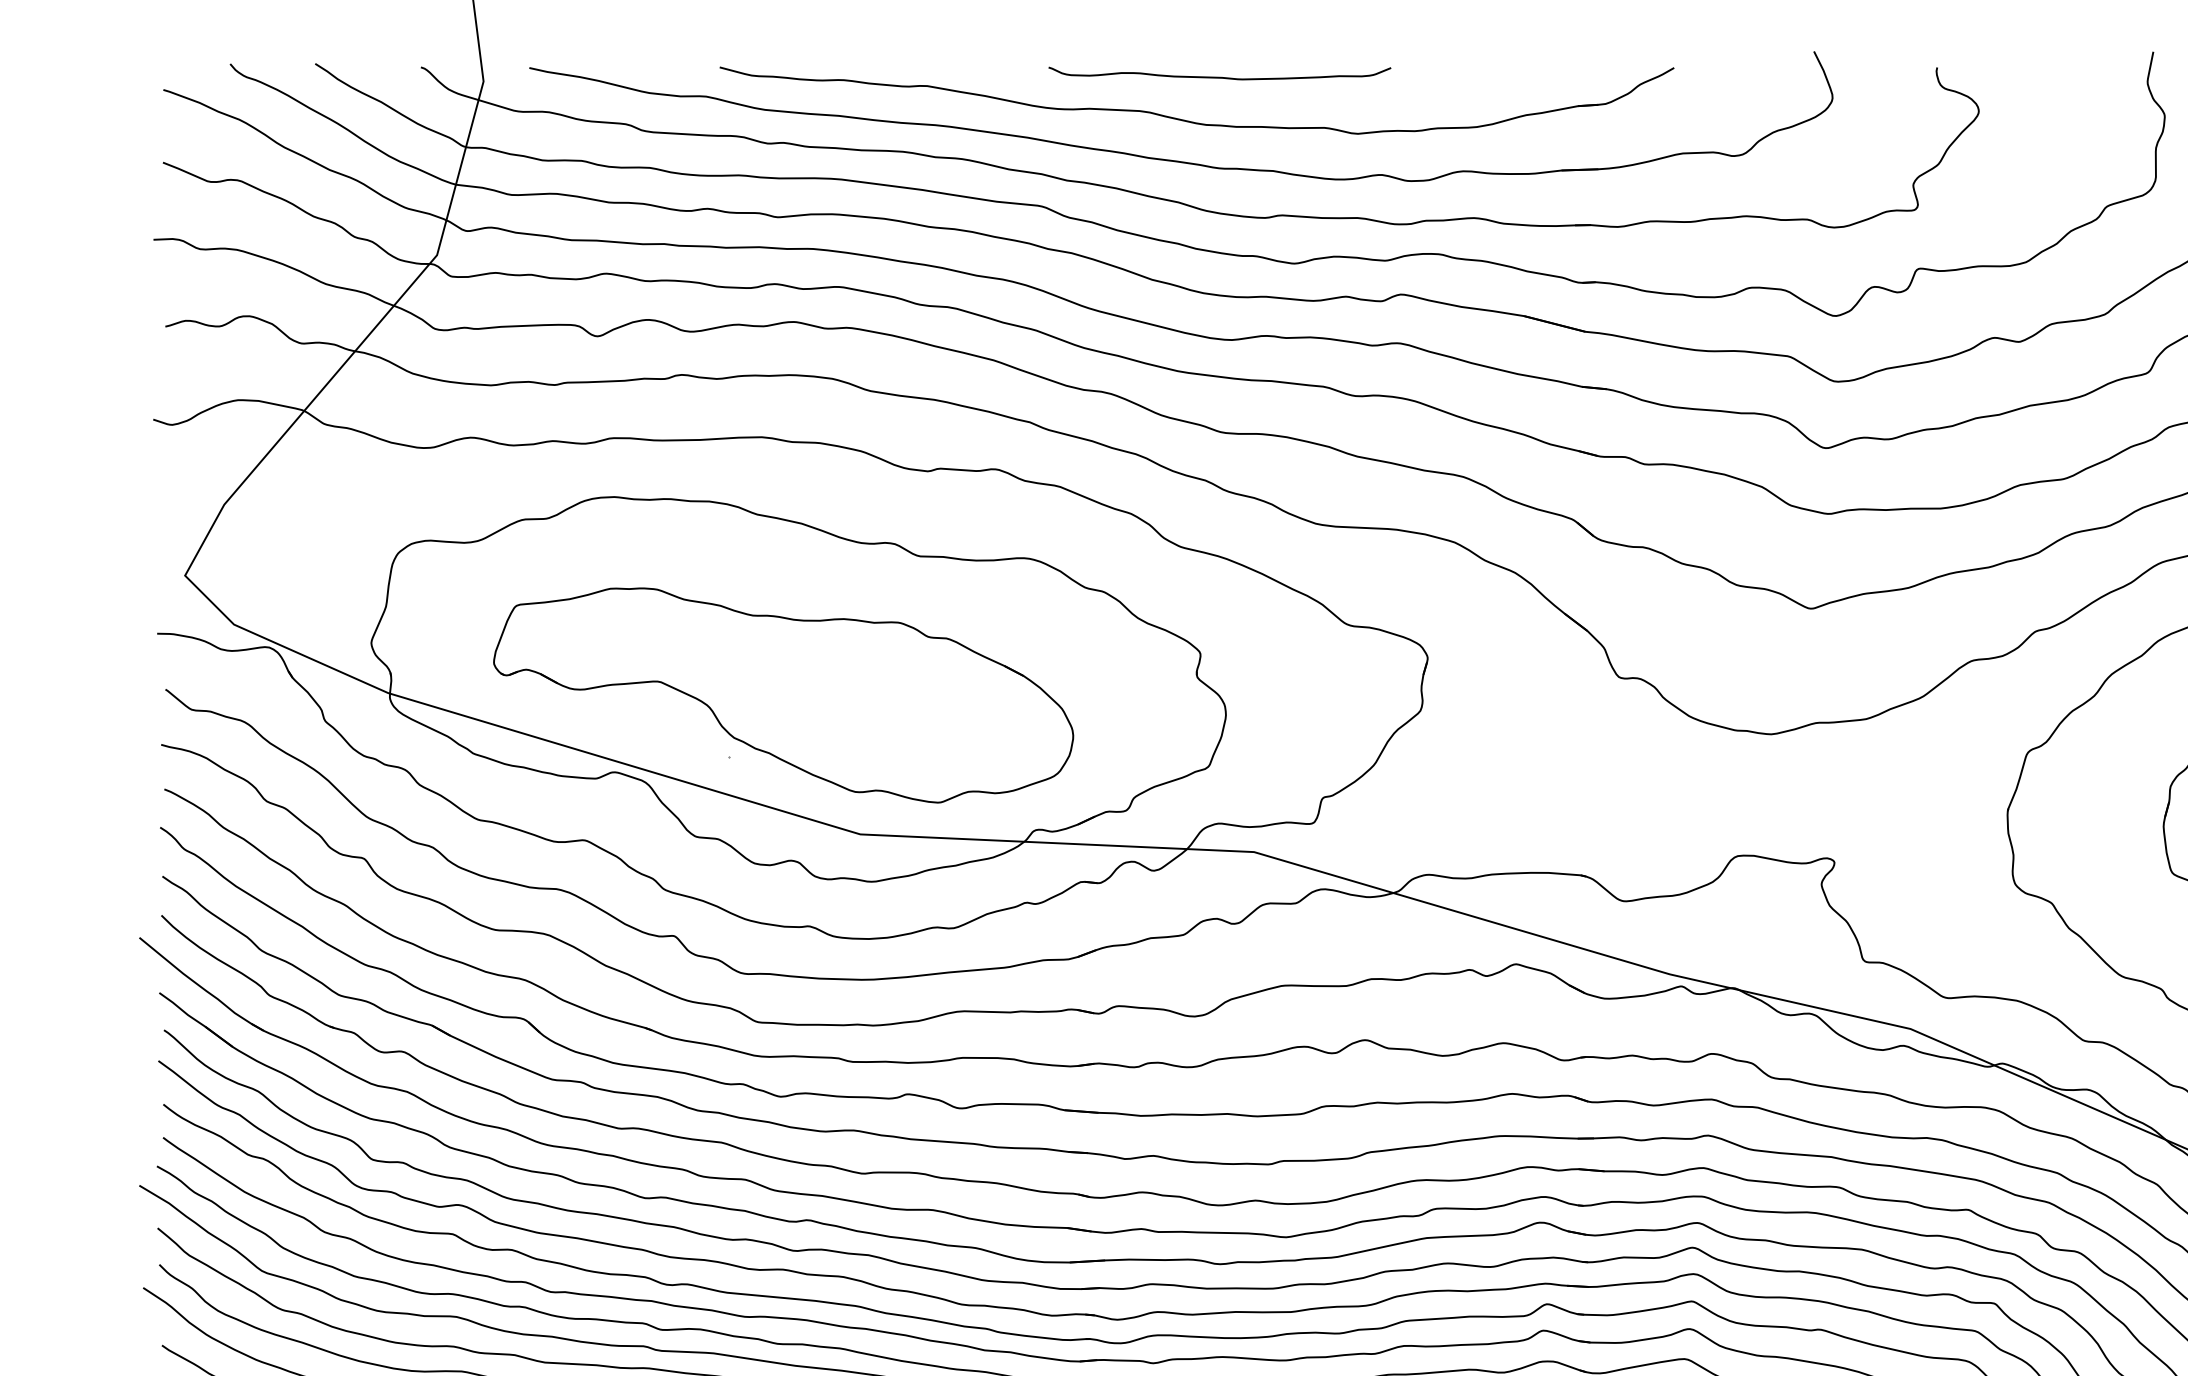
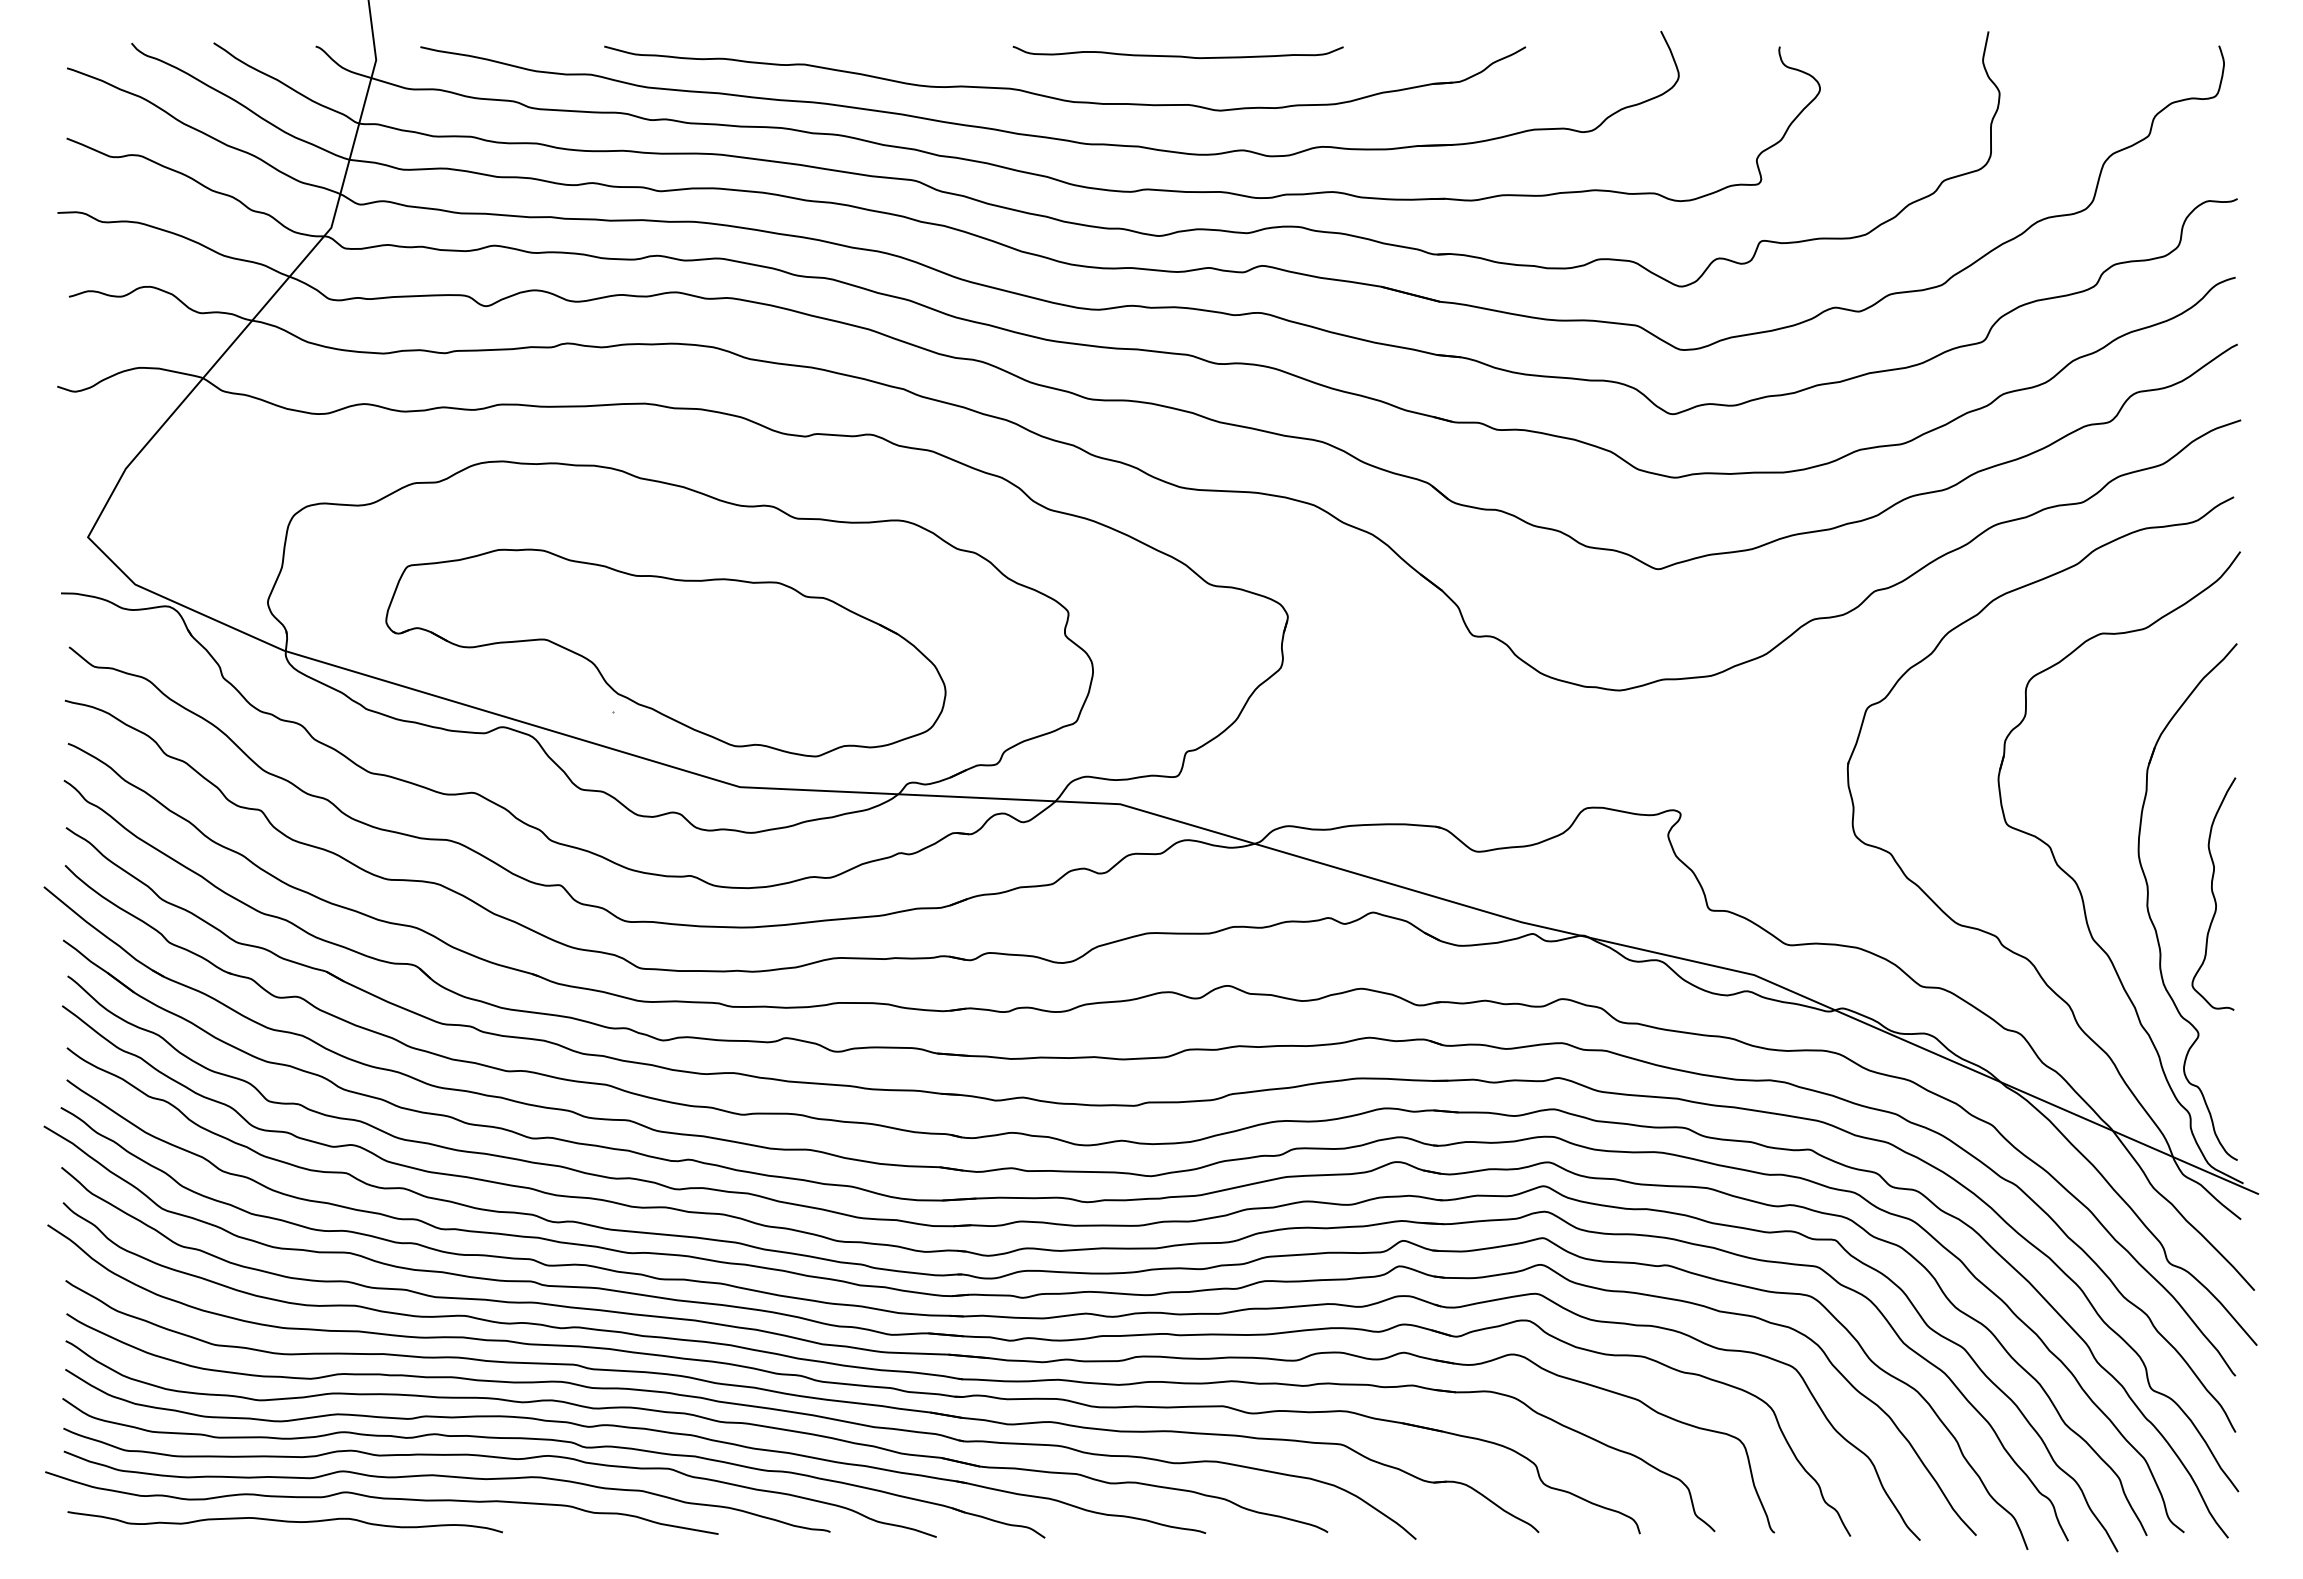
curve: (1219, 76) -> (1177, 55), moved

